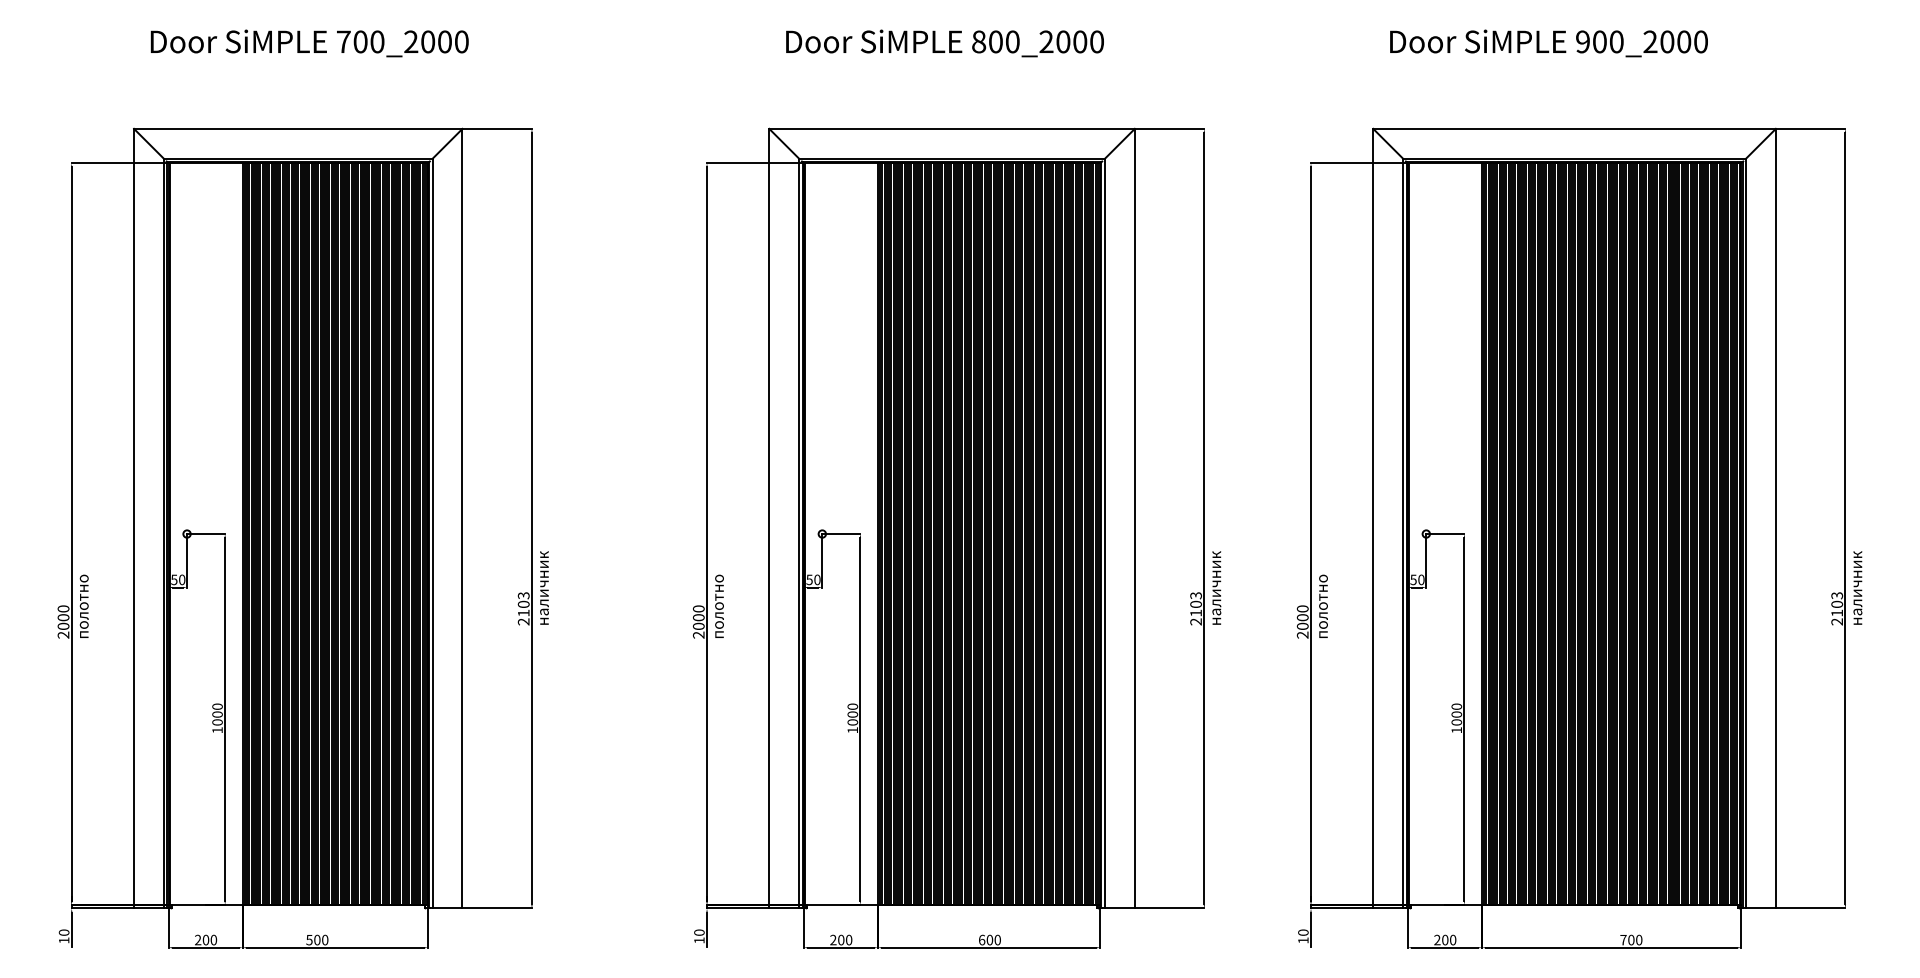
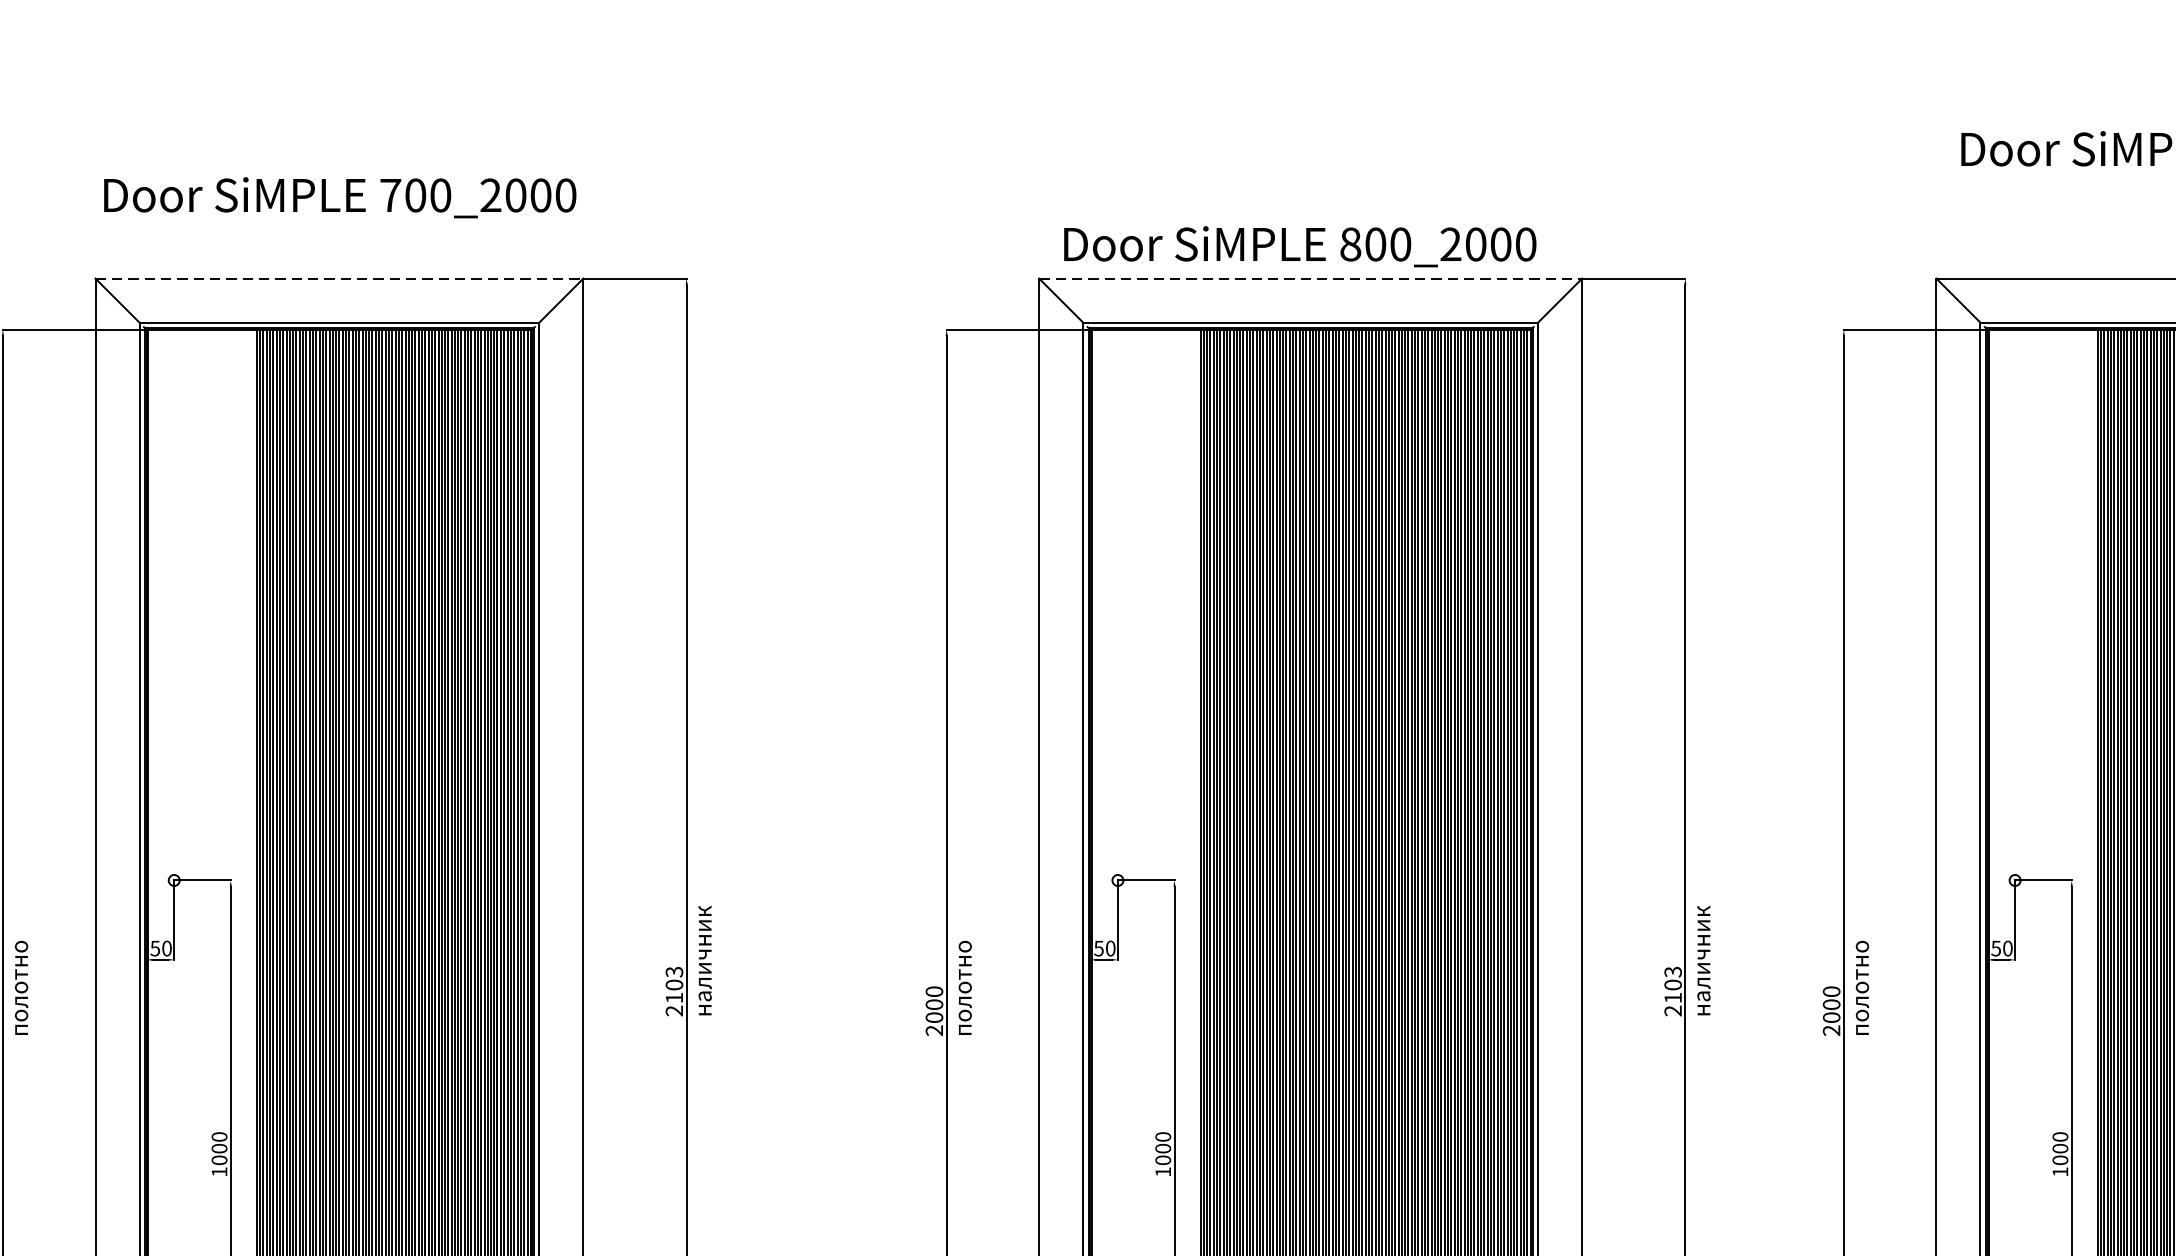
text: (309, 43) -> (339, 197), moved
text: (944, 43) -> (1299, 246), moved
line: (298, 128) -> (339, 278), solid -> dashed
line: (952, 128) -> (1311, 278), solid -> dashed

